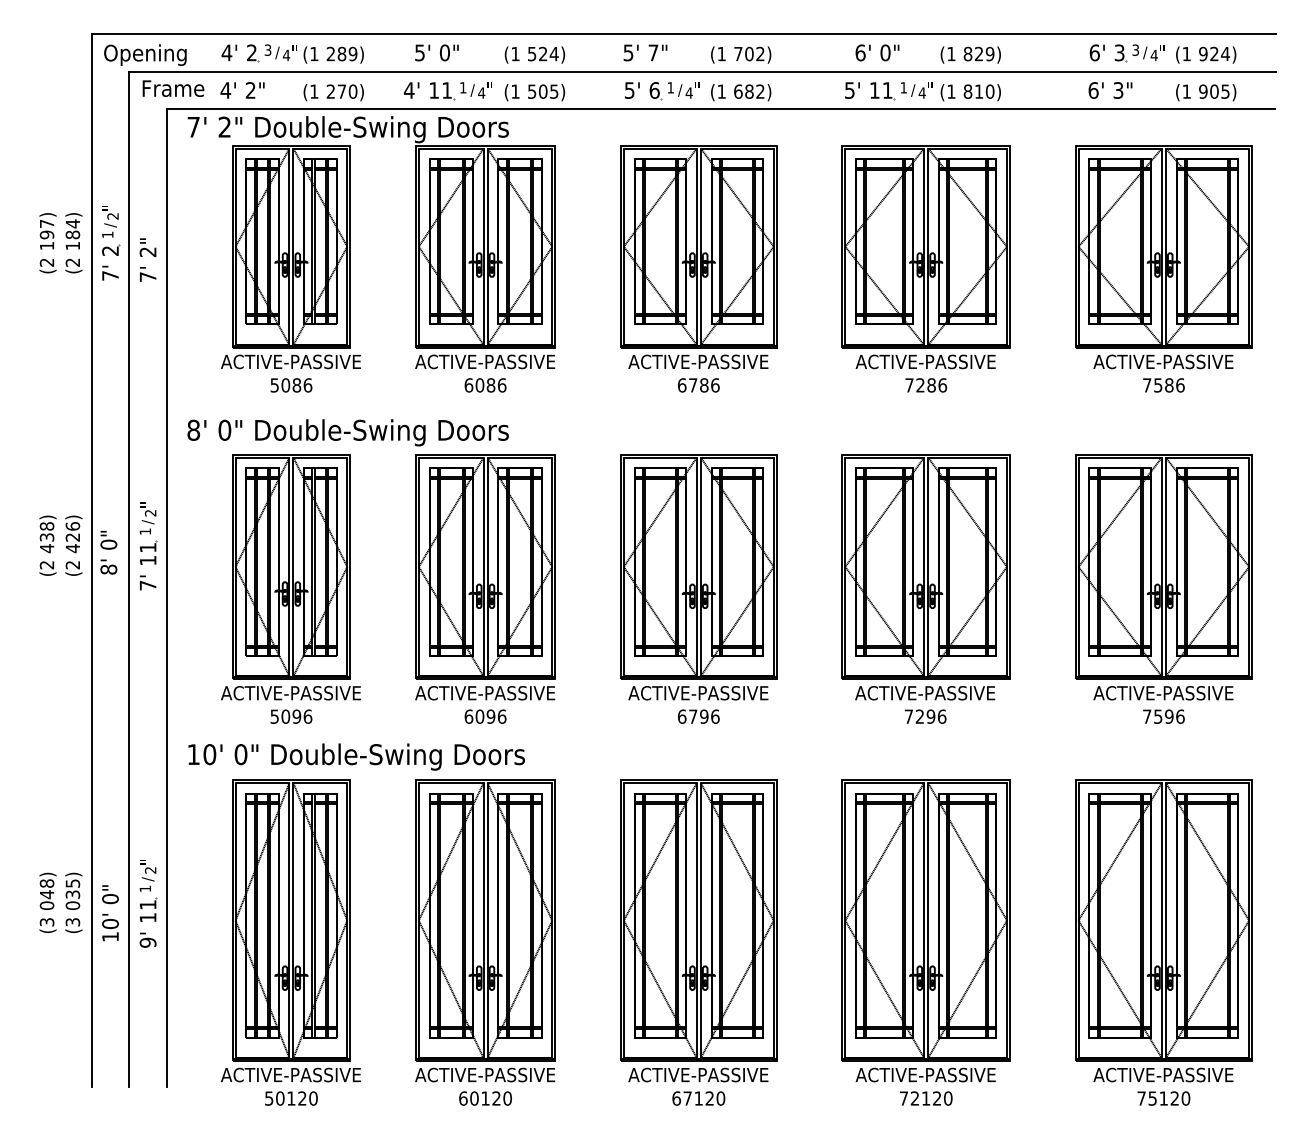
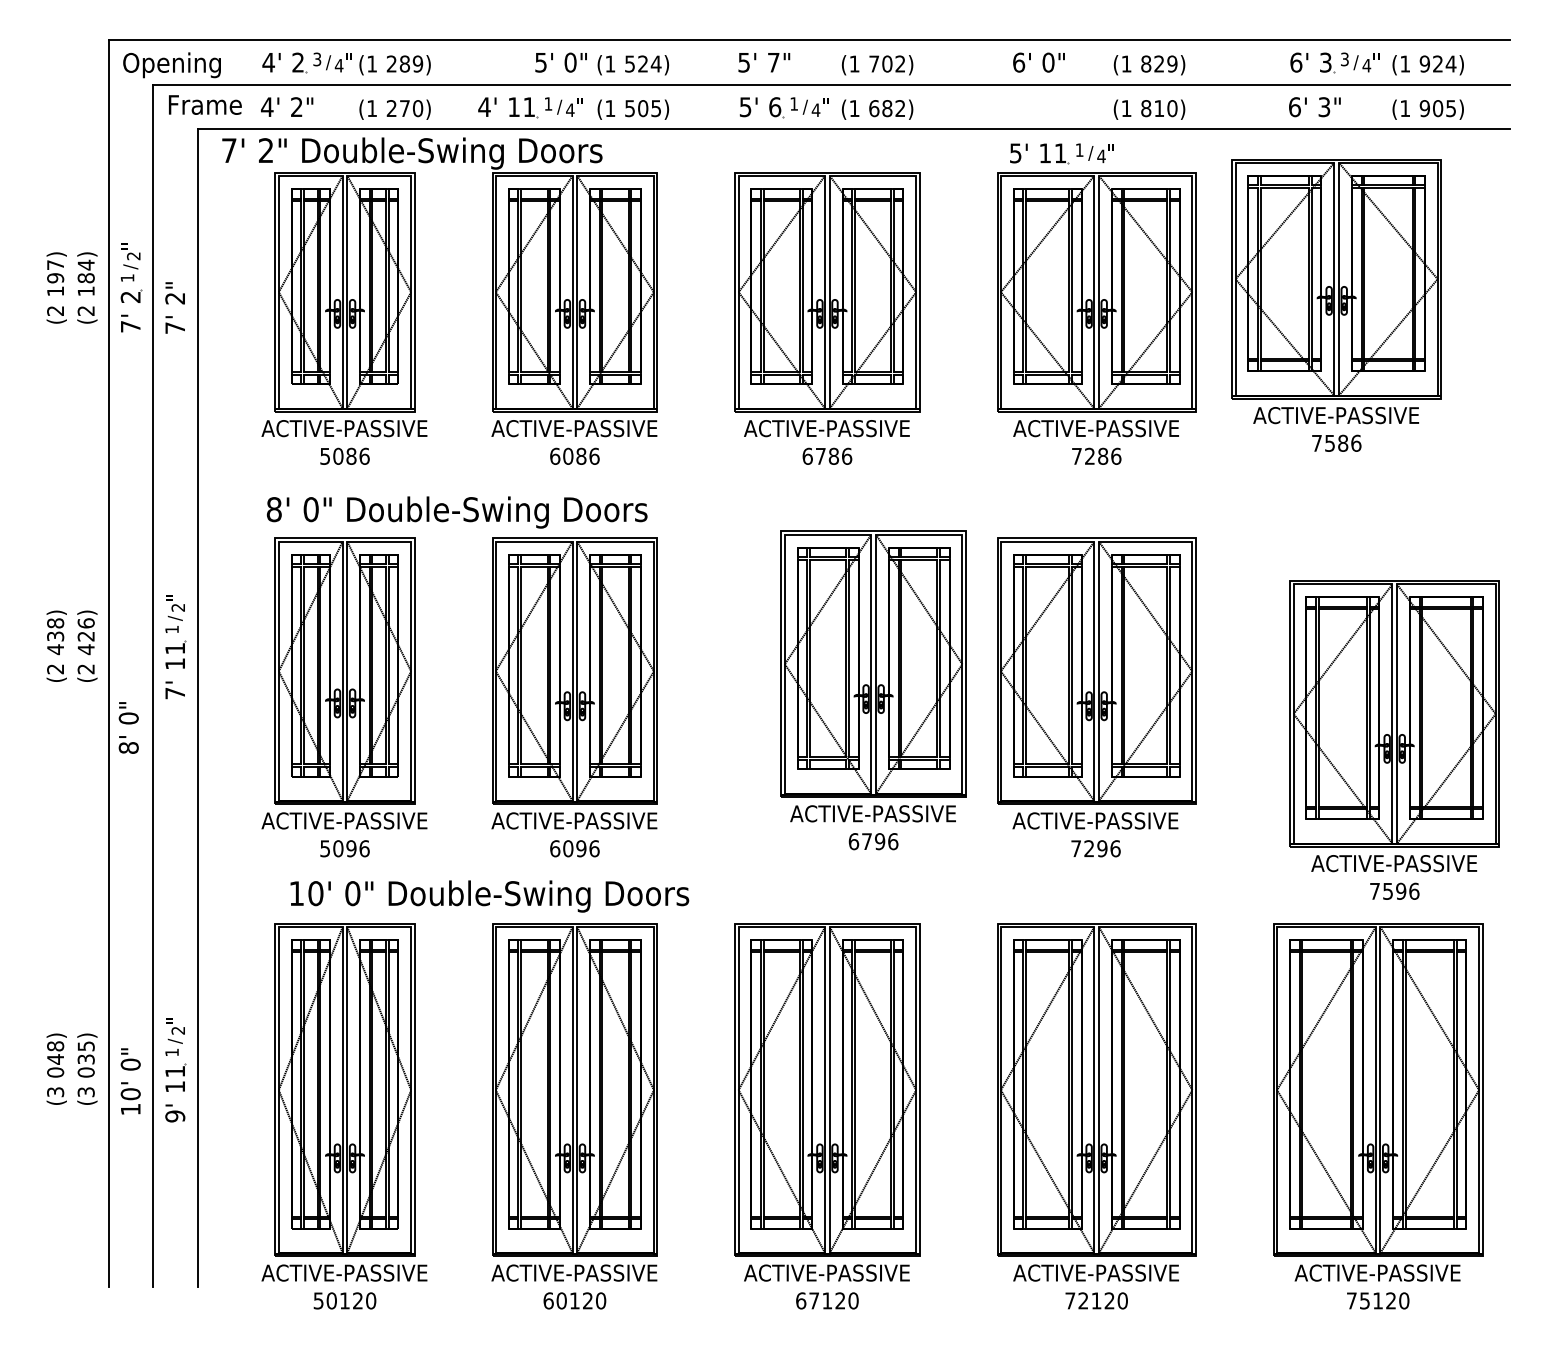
text: (436, 52) -> (560, 62), moved
part: (888, 91) -> (1061, 154), moved
part: (1163, 268) -> (1336, 304), moved
text: (347, 432) -> (456, 512), moved
text: (108, 552) -> (128, 727), moved
part: (698, 588) -> (873, 689), moved
part: (1163, 588) -> (1394, 739), moved
text: (356, 756) -> (489, 895), moved

